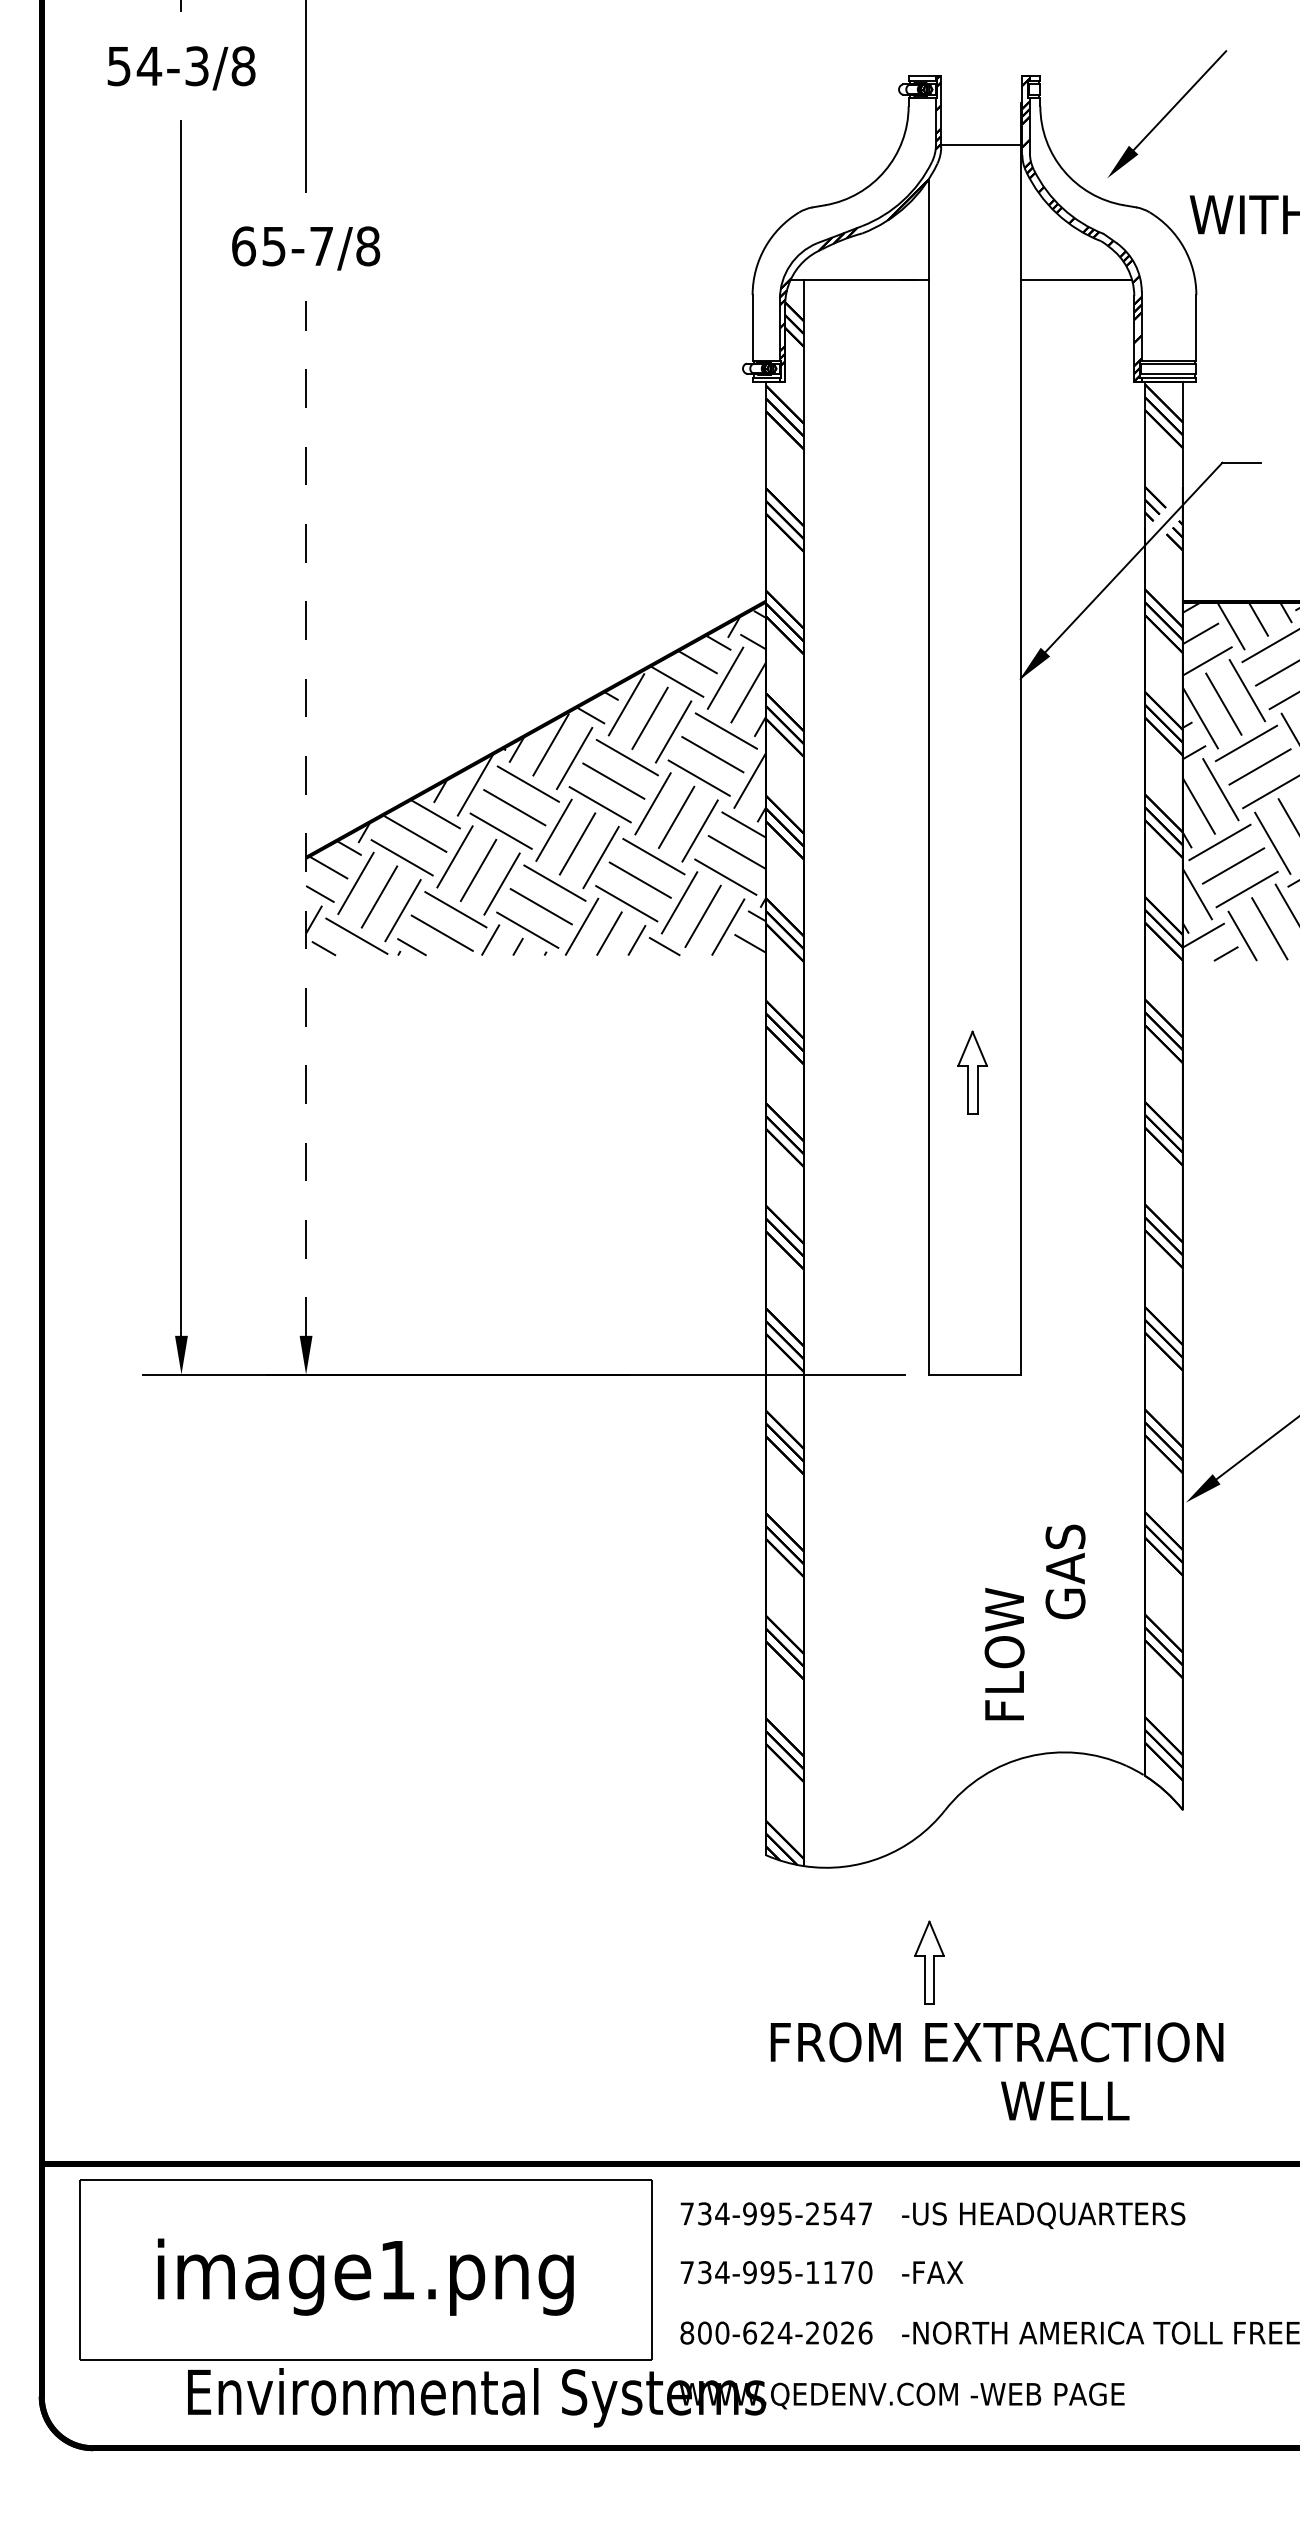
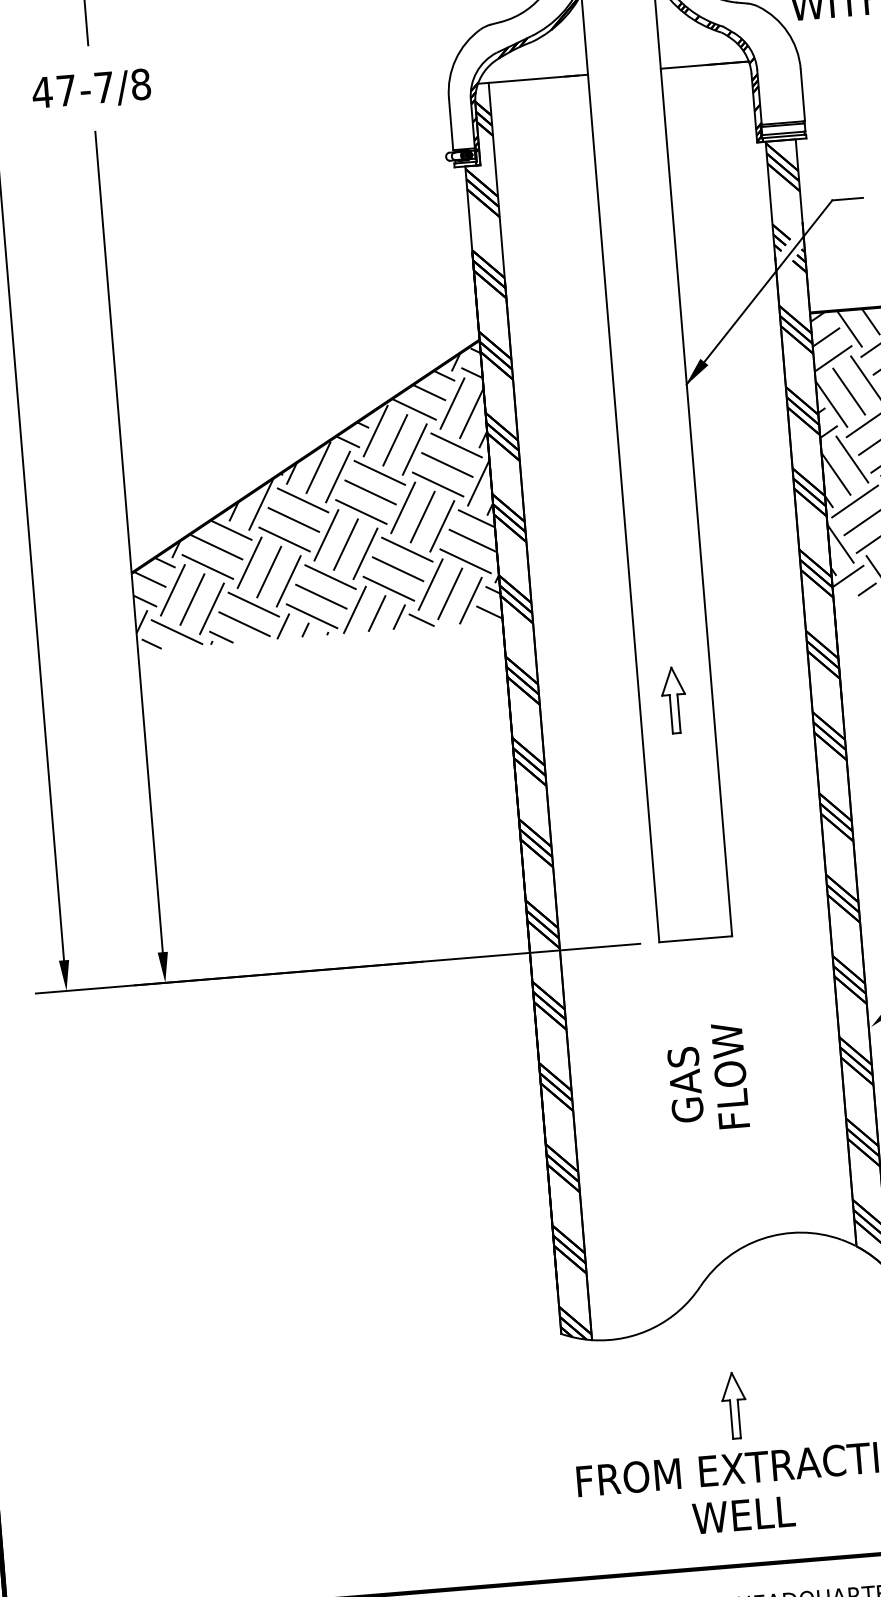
text: (258, 246) -> (54, 91), 65-7/8 -> 47-7/8
line: (306, 817) -> (129, 541), dashed -> solid
text: (1065, 1571) -> (685, 1084), moved
text: (1004, 1653) -> (730, 1075), moved
part: (929, 1962) -> (734, 1405), moved
text: (1065, 2100) -> (744, 1514), moved

